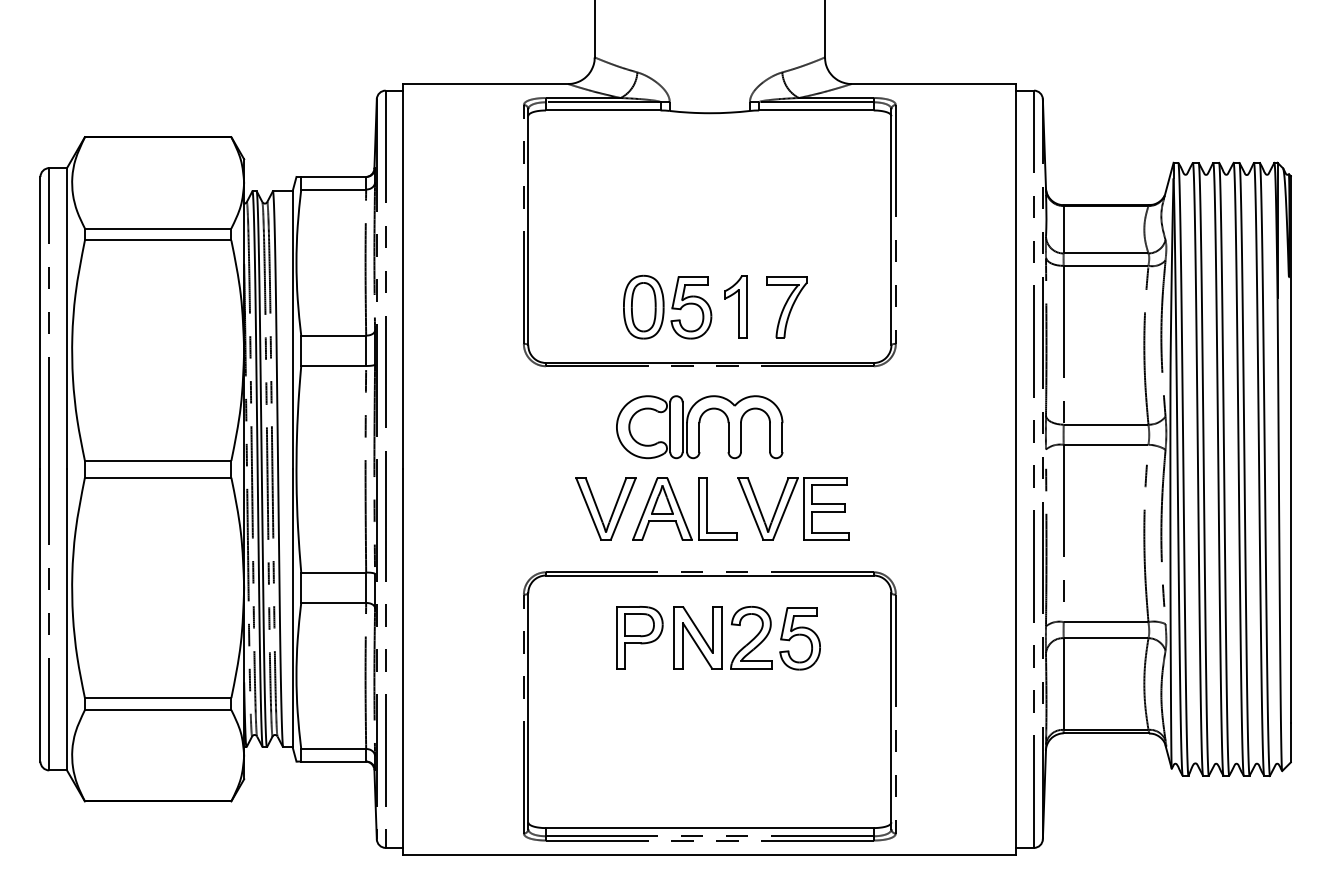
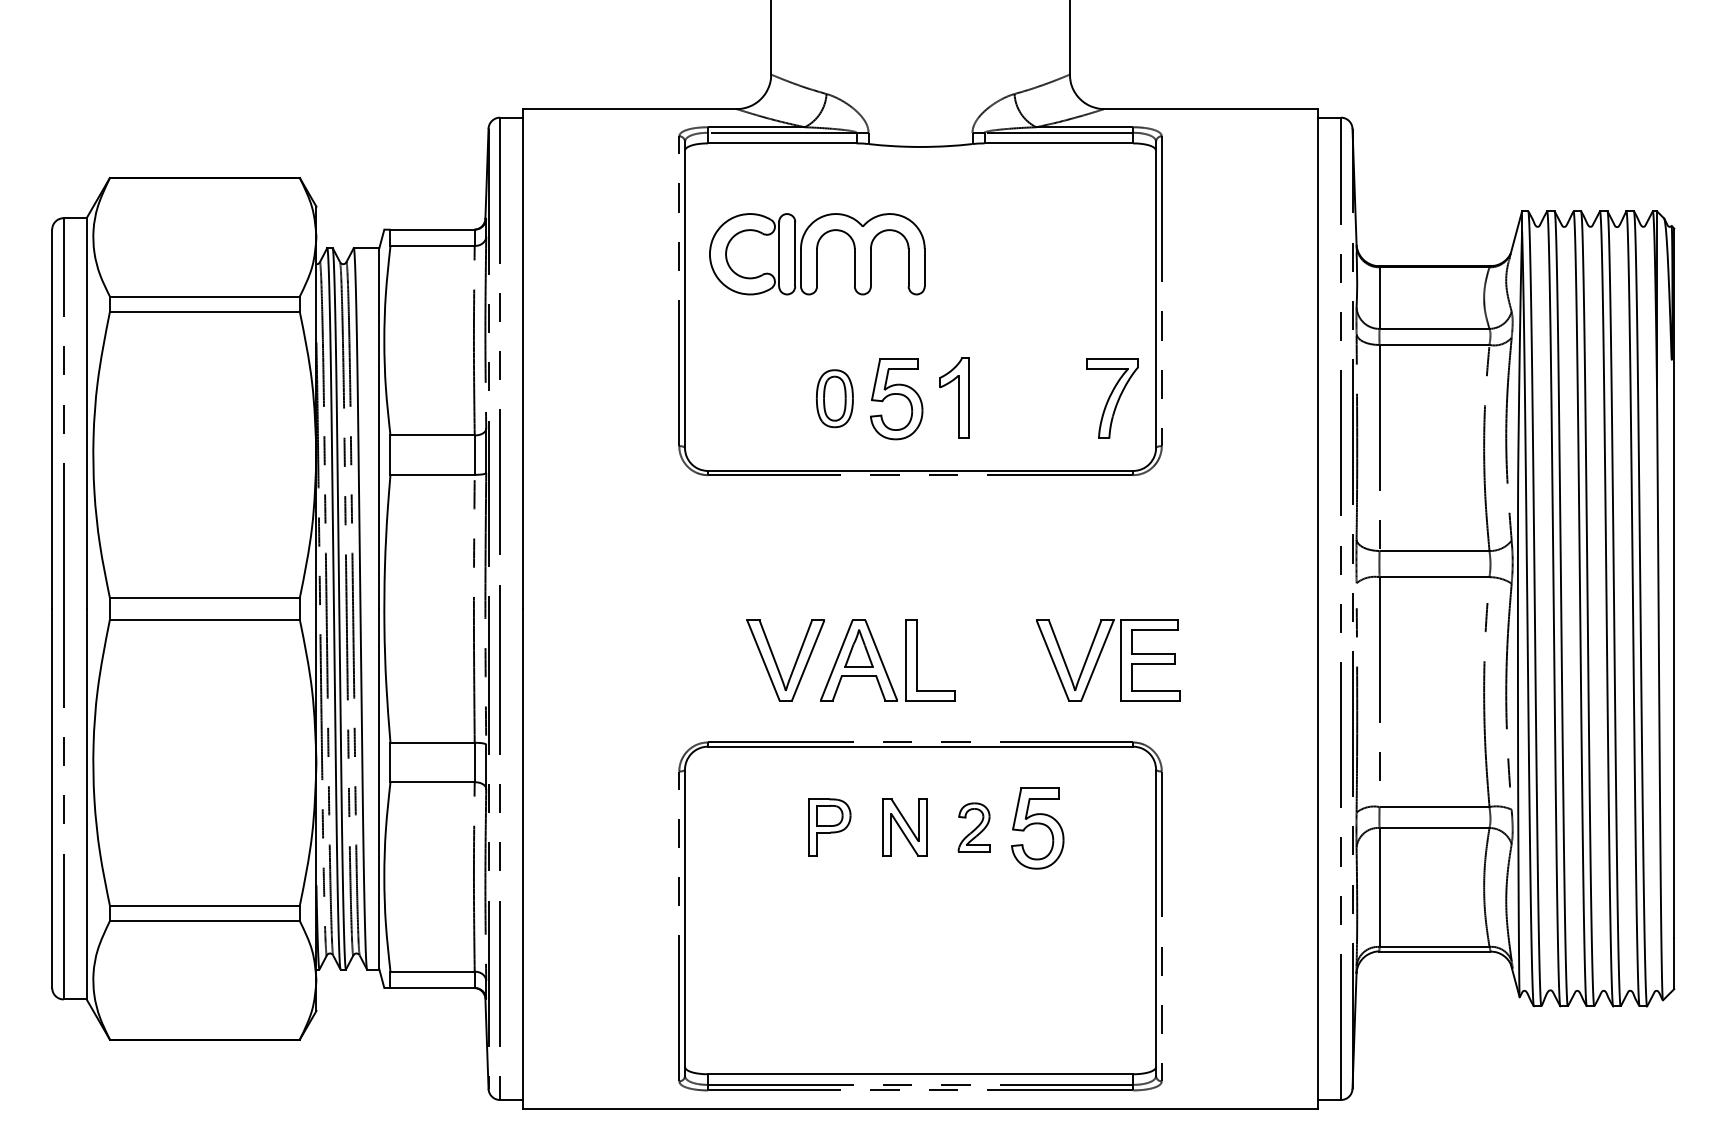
part: (643, 307) -> (834, 398), size x0.7
part: (786, 307) -> (1112, 398), moved
part: (699, 427) -> (817, 254), moved
part: (787, 506) -> (1100, 656), moved
part: (639, 637) -> (829, 827), size x0.7
part: (697, 637) -> (904, 827), size x0.7
part: (751, 637) -> (974, 827), size x0.6

